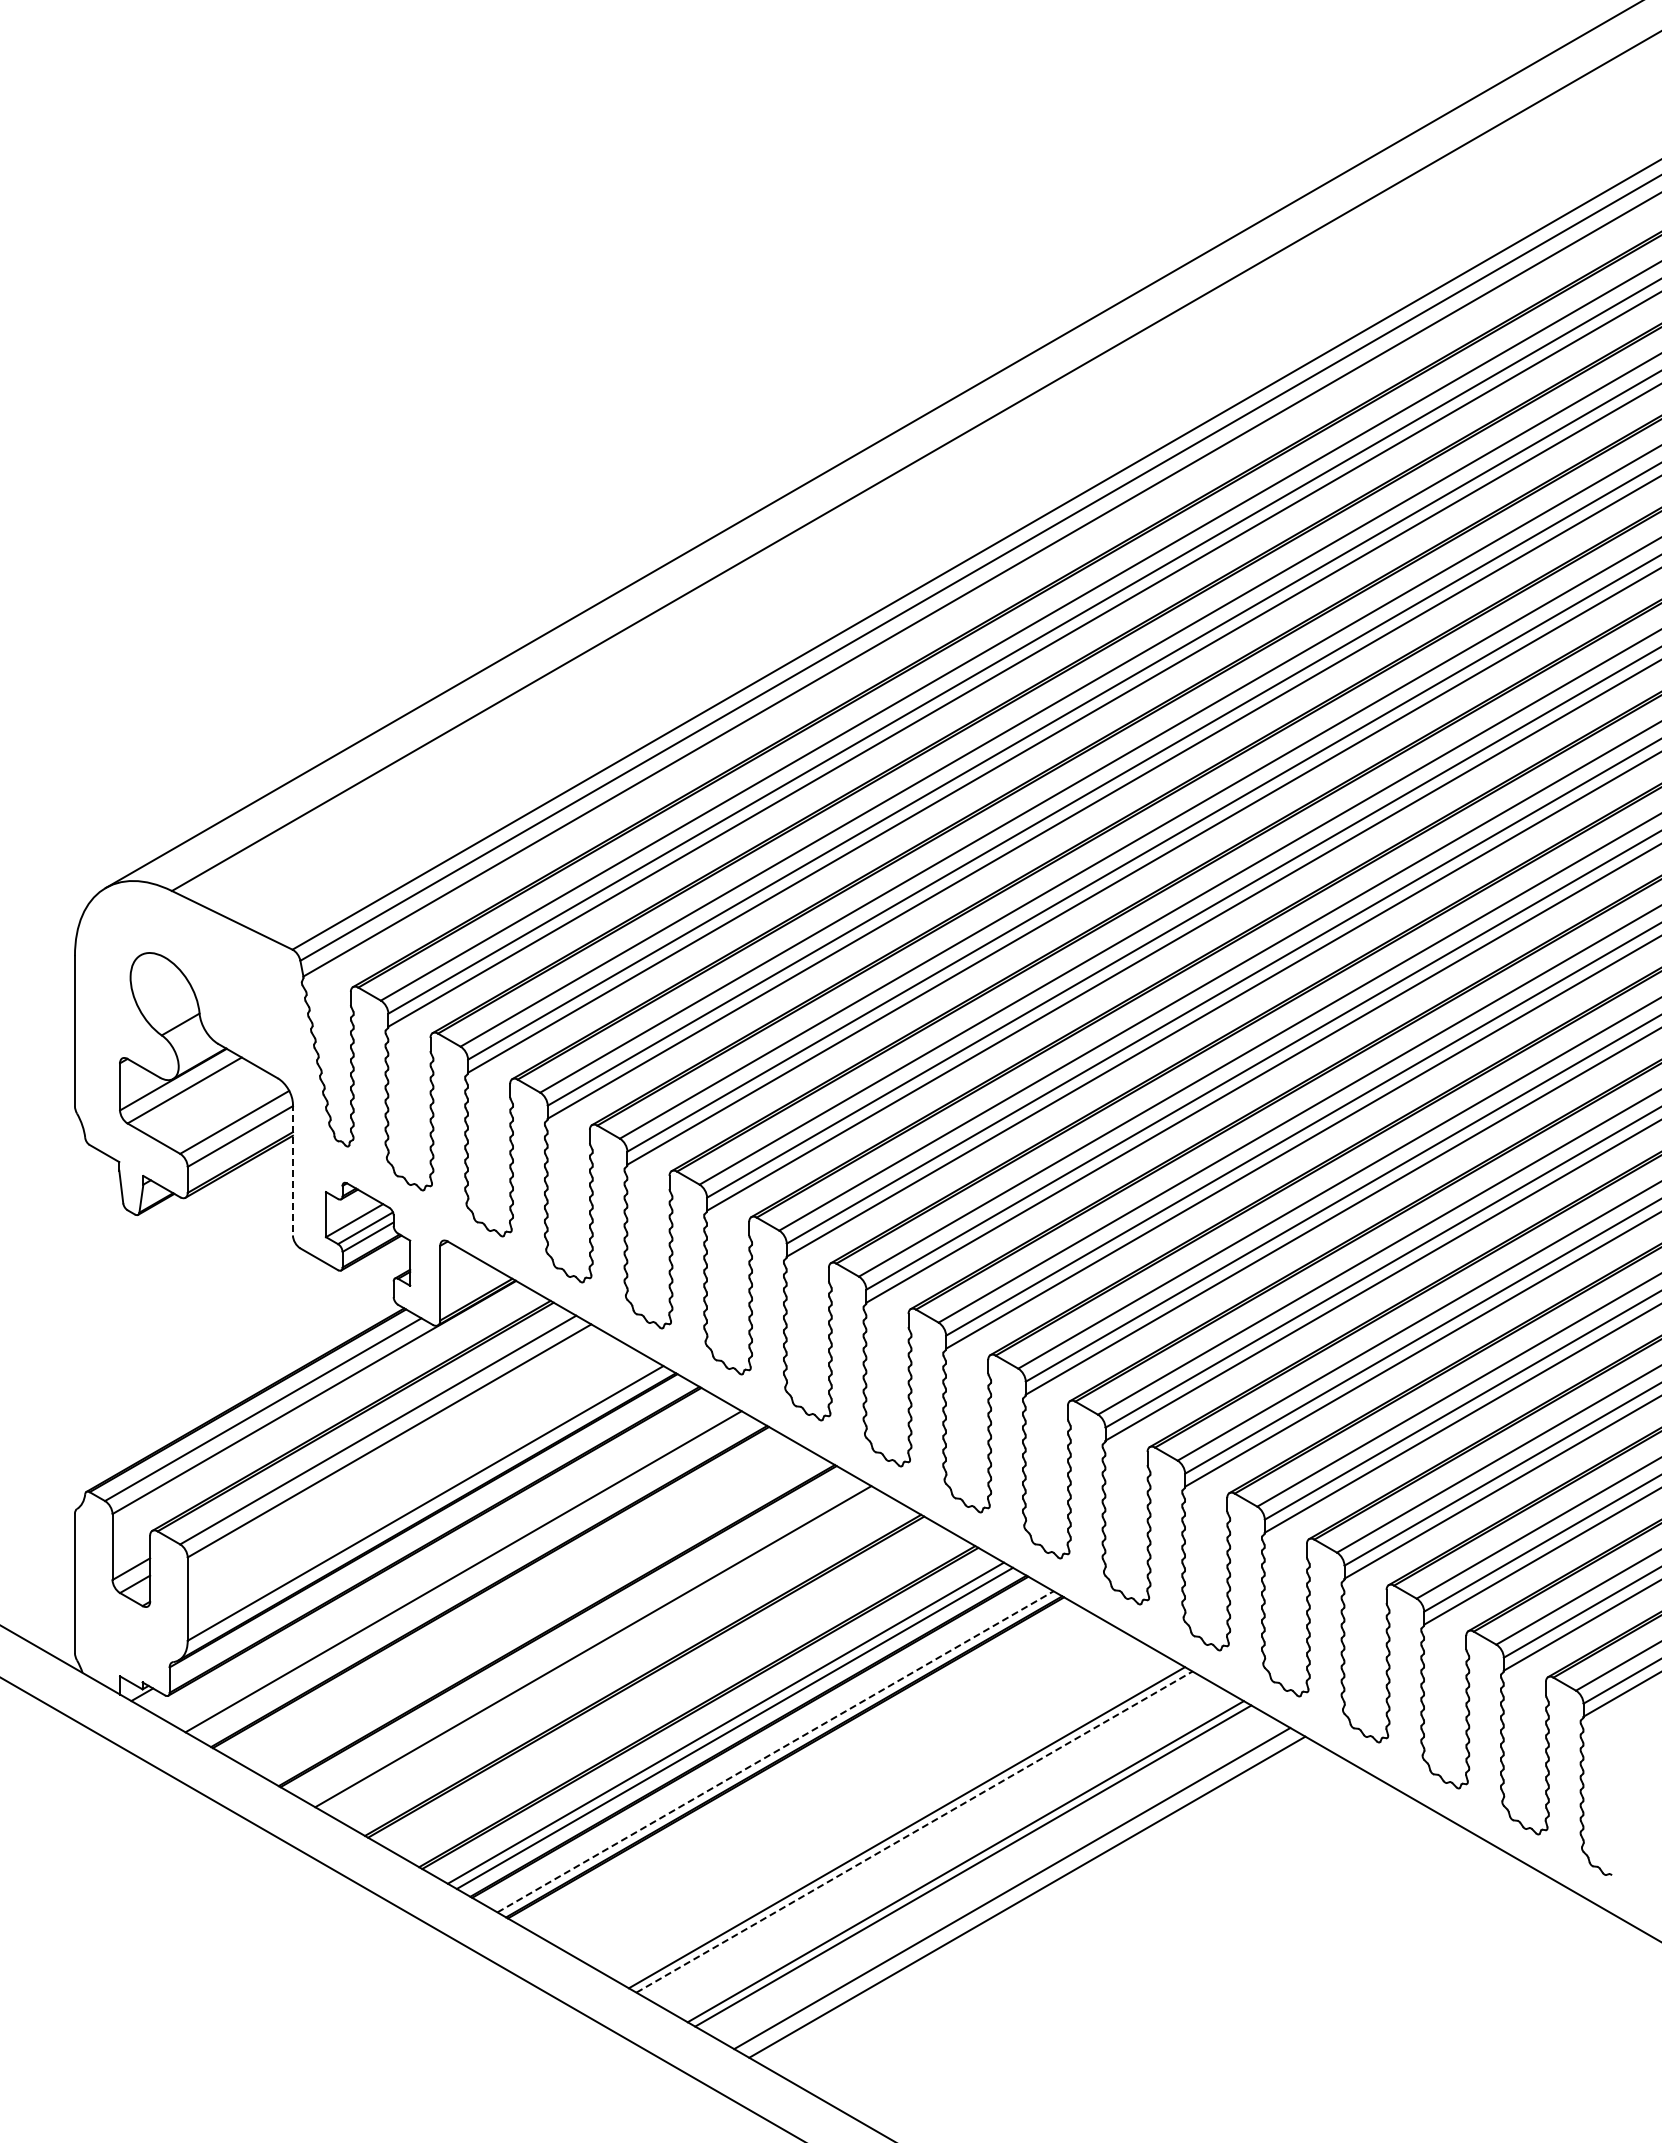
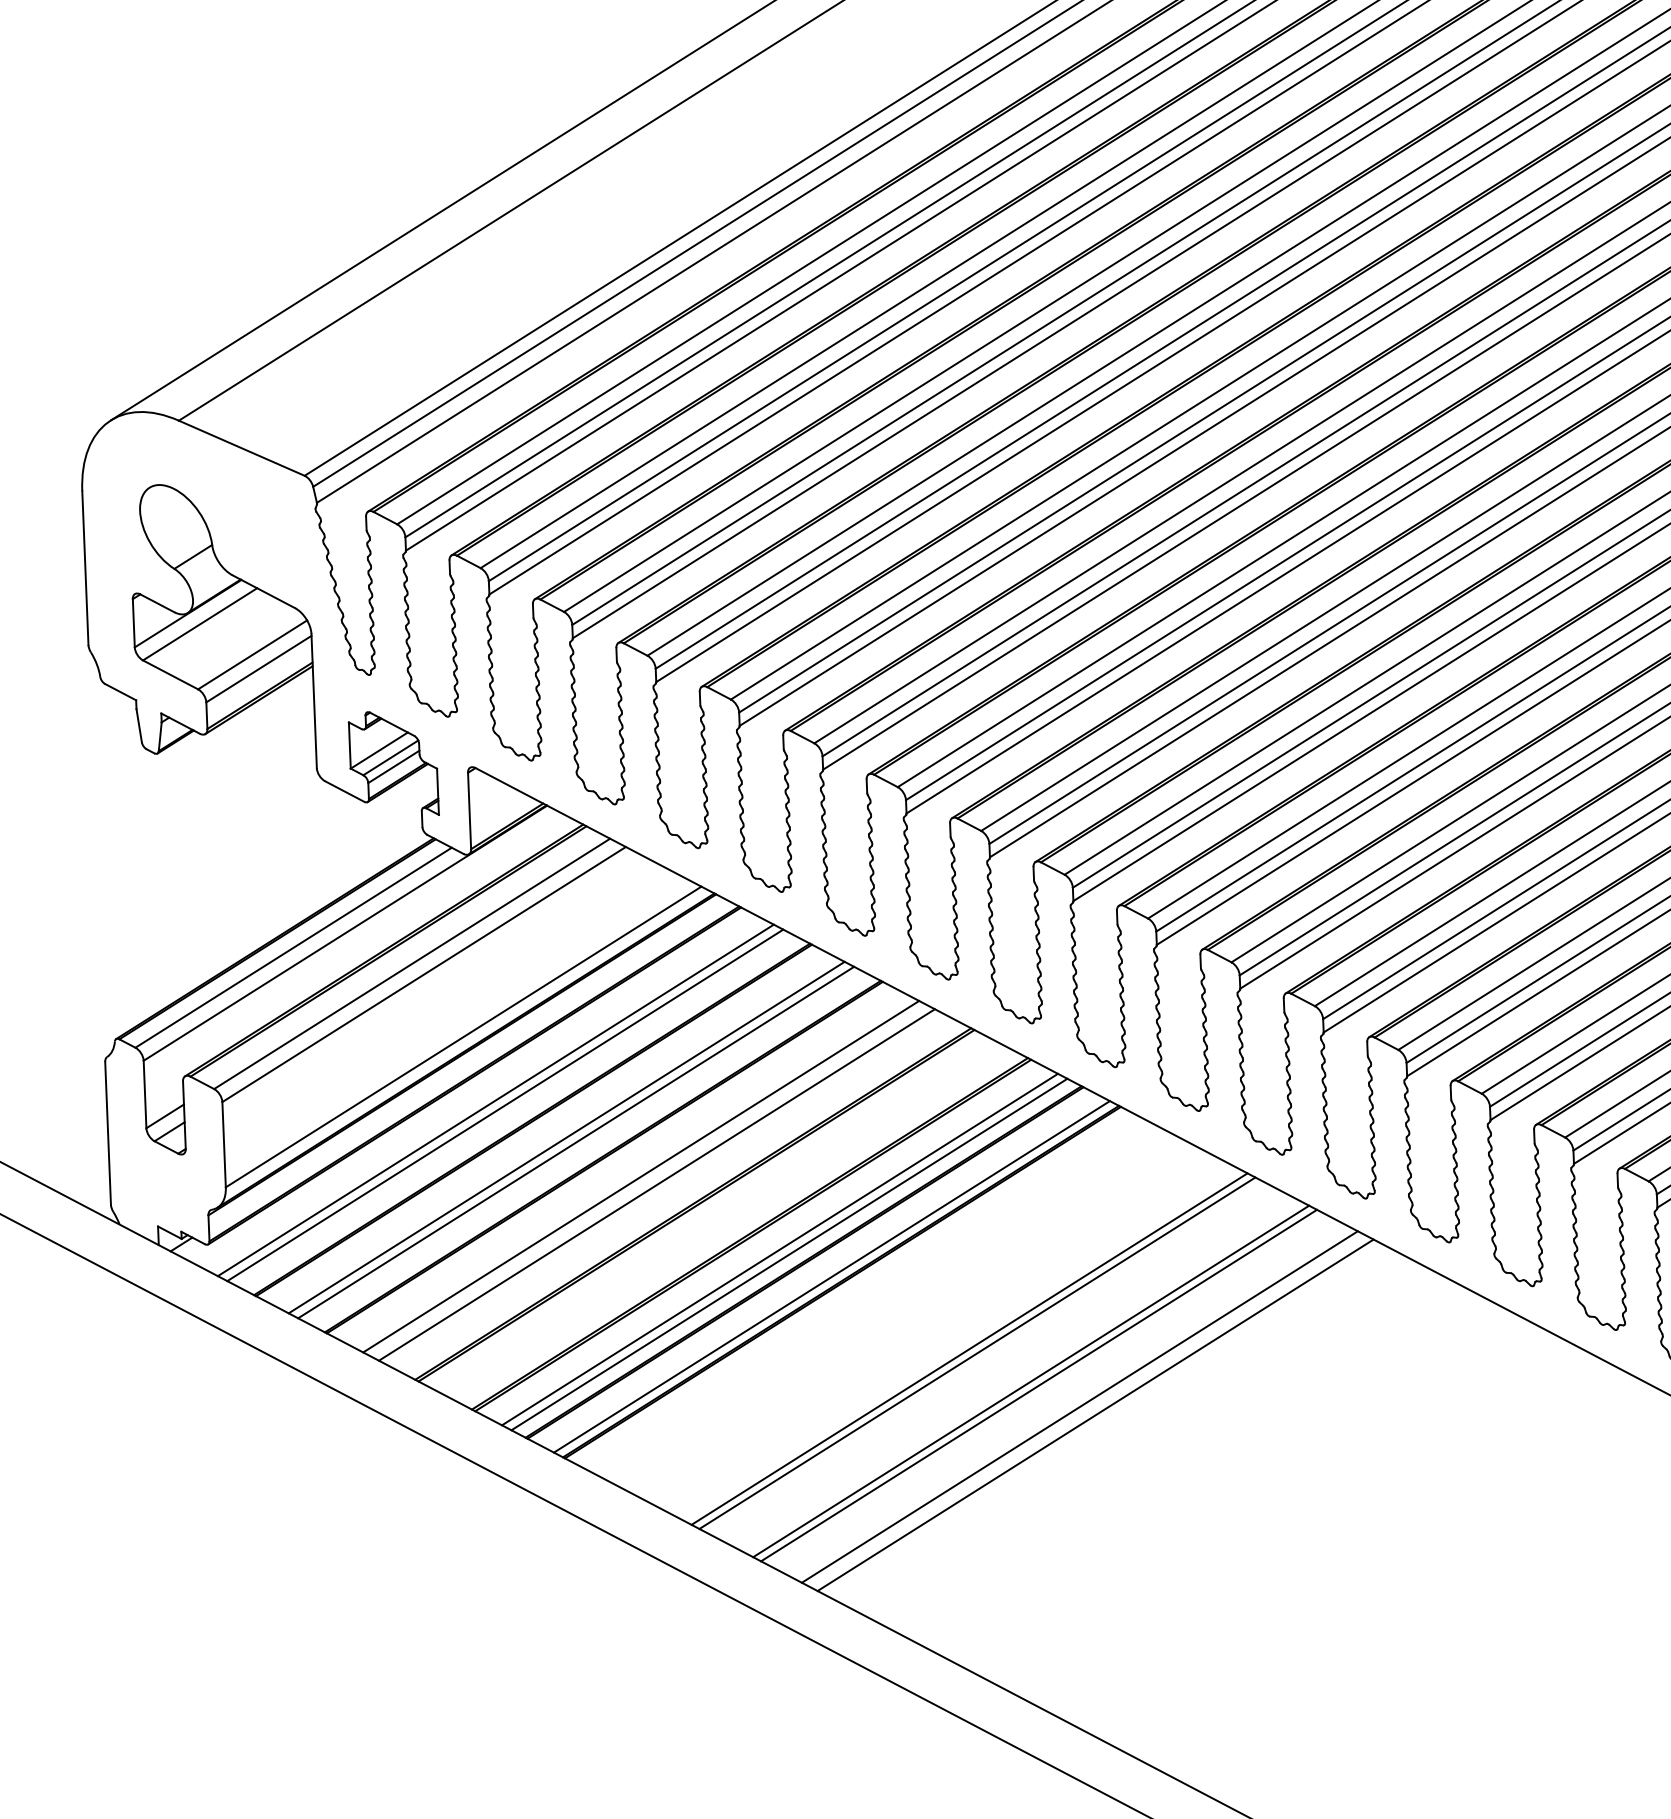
line: (292, 1169) -> (313, 700), dashed -> solid
line: (454, 1566) -> (495, 1100), added
line: (522, 1605) -> (566, 1137), added
line: (531, 1610) -> (576, 1142), added
line: (608, 1654) -> (657, 1184), added
line: (775, 1751) -> (831, 1276), dashed -> solid
line: (914, 1831) -> (977, 1352), dashed -> solid

